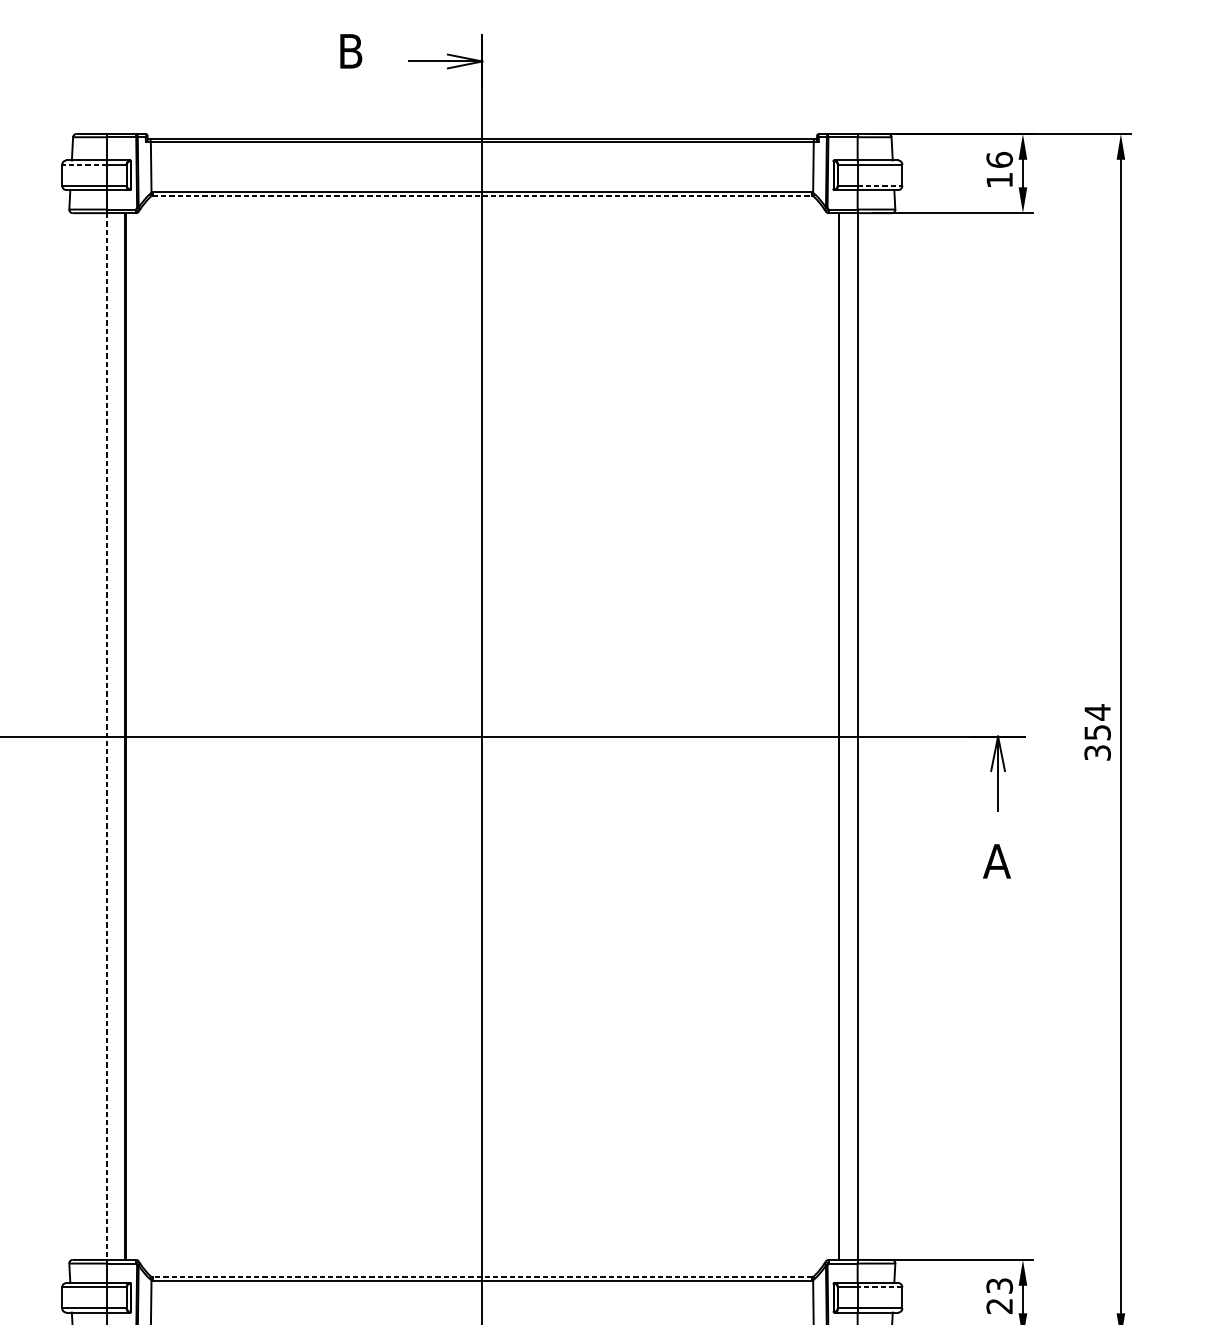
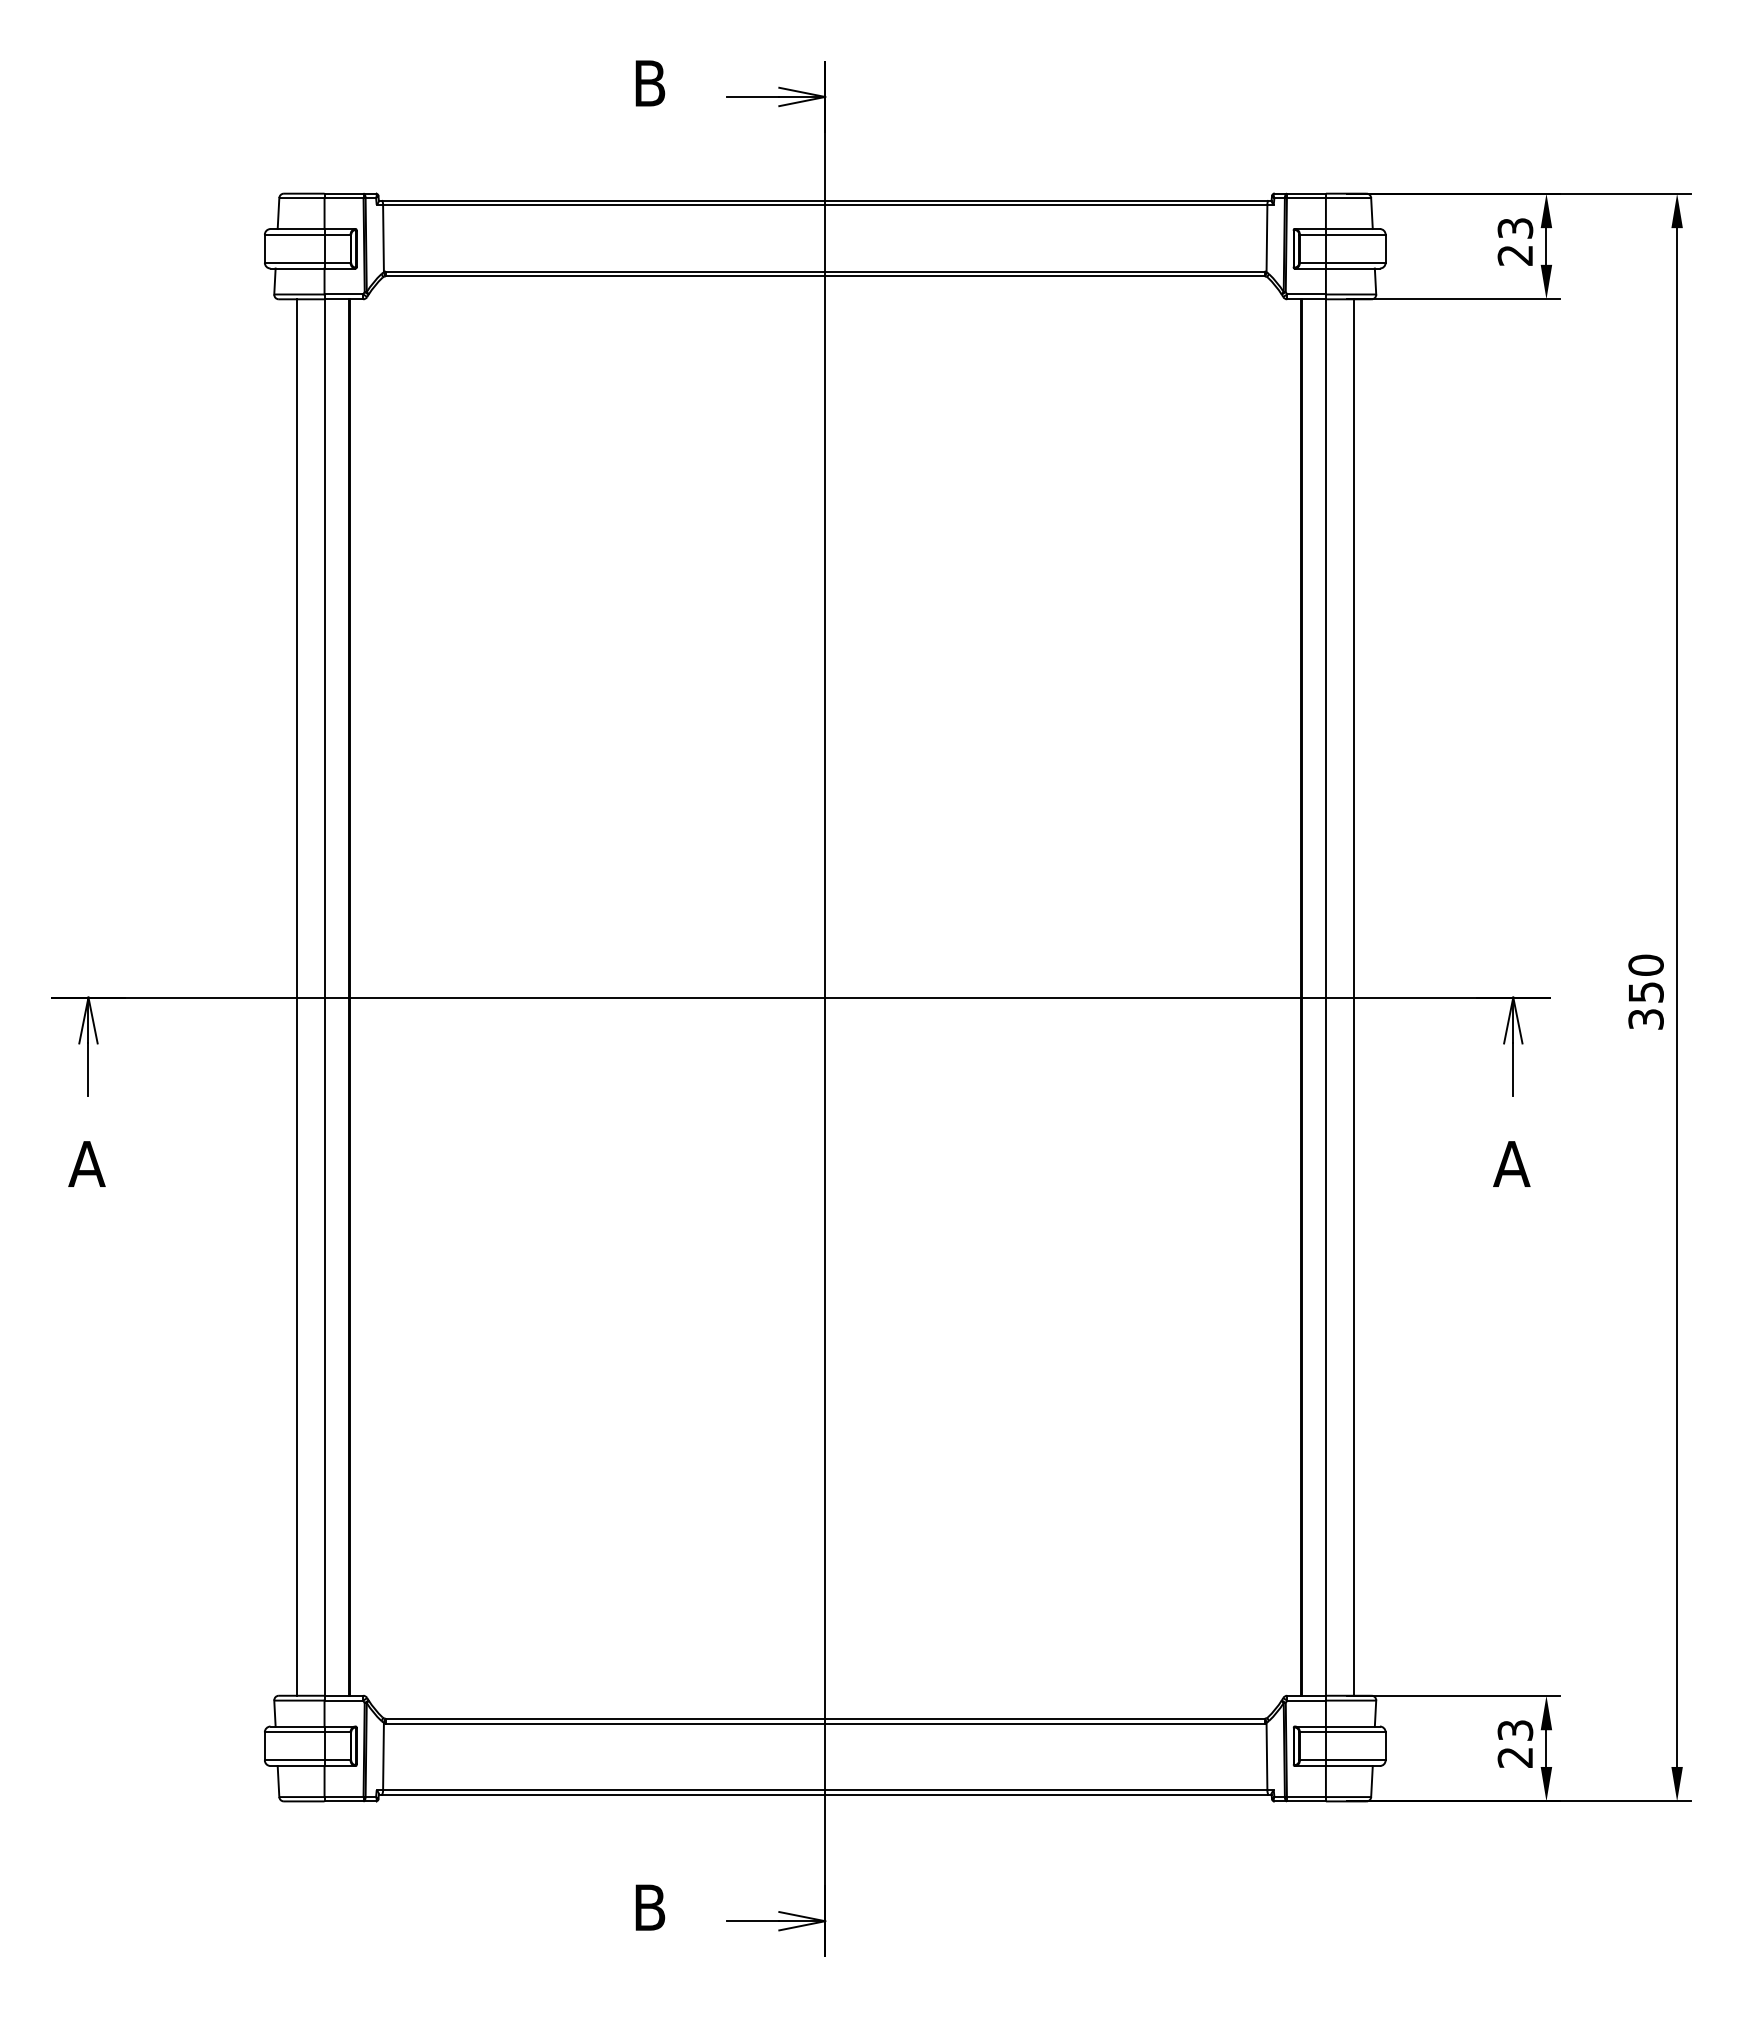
line: (84, 164) -> (294, 234), dashed -> solid
text: (999, 169) -> (1515, 241), 16 -> 23
line: (879, 185) -> (1355, 262), dashed -> solid
line: (482, 196) -> (825, 276), dashed -> solid
text: (1097, 712) -> (1645, 965), 354 -> 350
line: (85, 736) -> (296, 997), added
line: (878, 736) -> (1353, 997), added
line: (106, 737) -> (324, 998), dashed -> solid
line: (481, 1276) -> (824, 1718), dashed -> solid
line: (879, 1287) -> (1355, 1732), dashed -> solid

